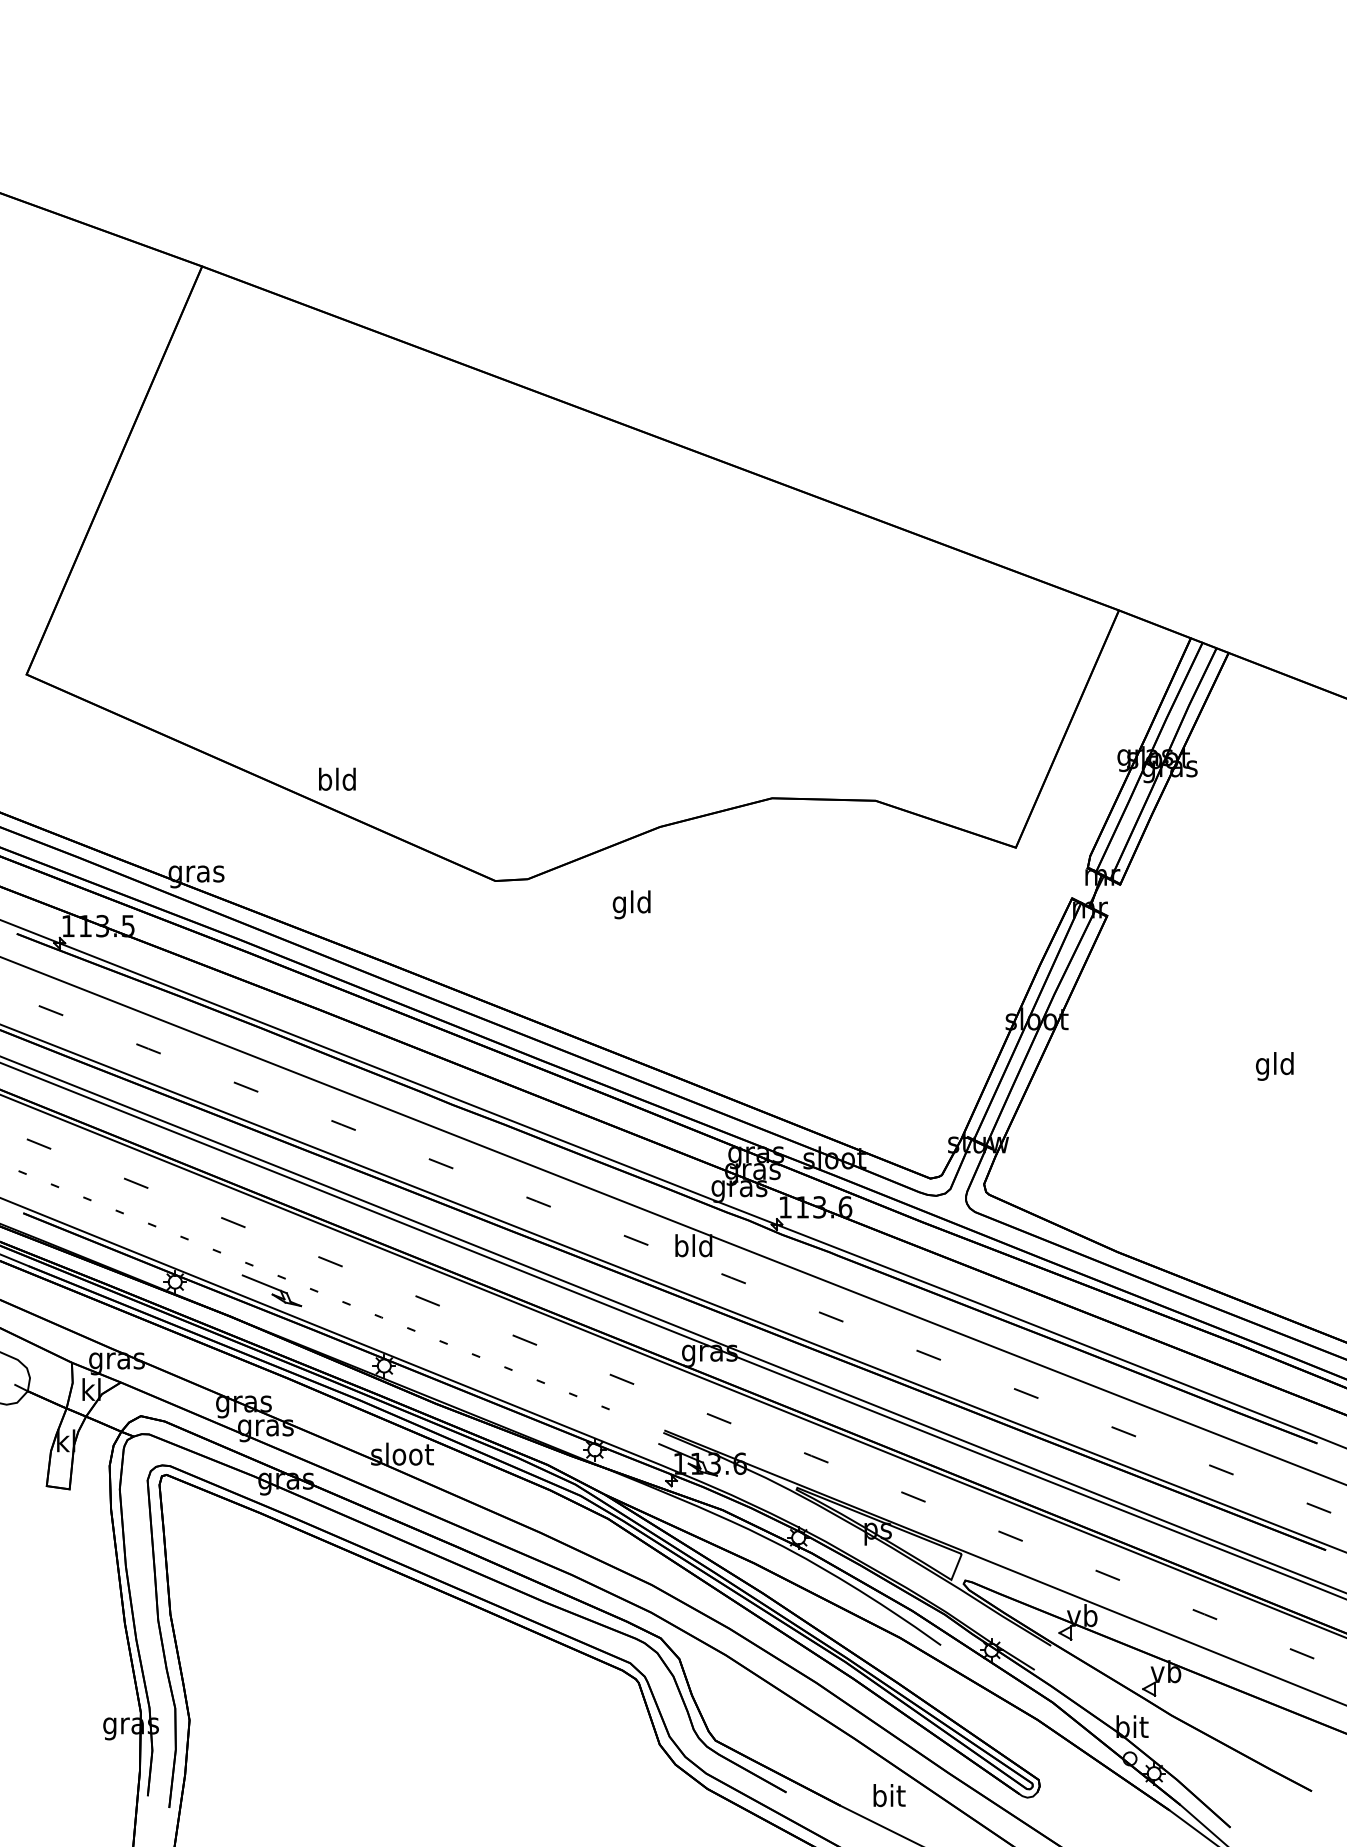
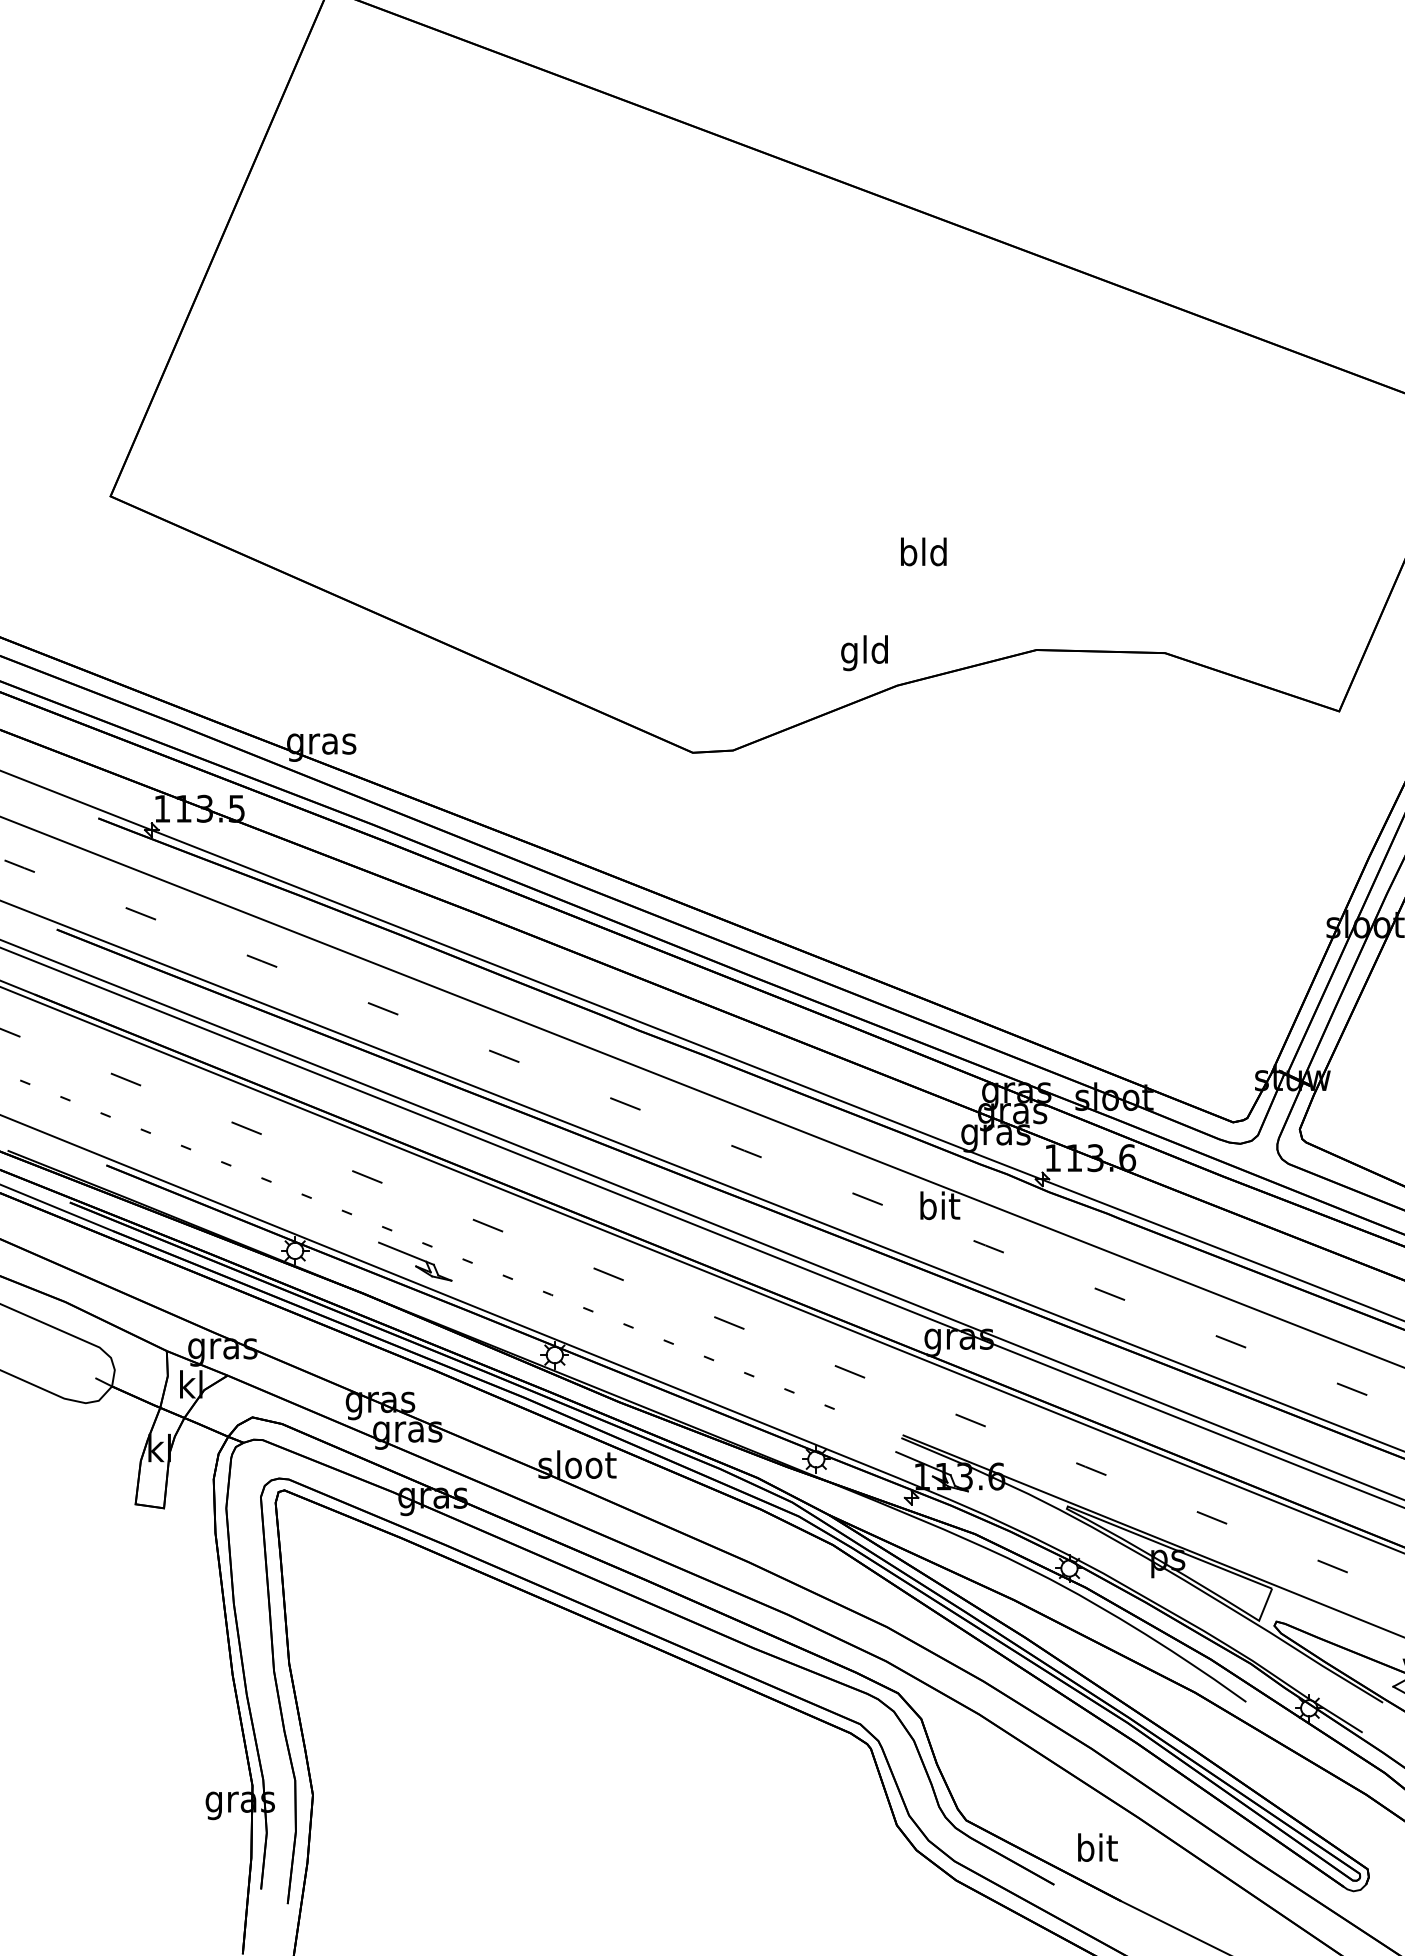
text: (337, 778) -> (923, 550), moved
text: (631, 904) -> (864, 652), moved
text: (693, 1245) -> (938, 1205), bld -> bit
text: (889, 1795) -> (1097, 1847), moved

